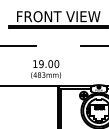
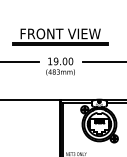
text: (45, 69) -> (60, 66), moved

